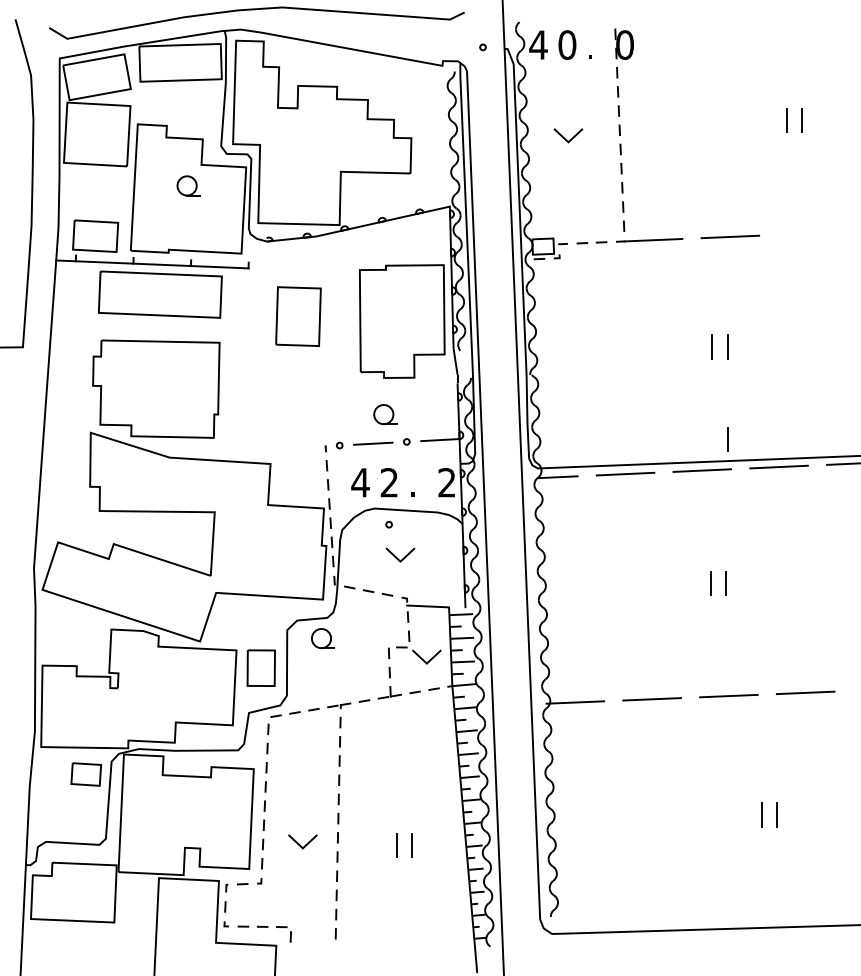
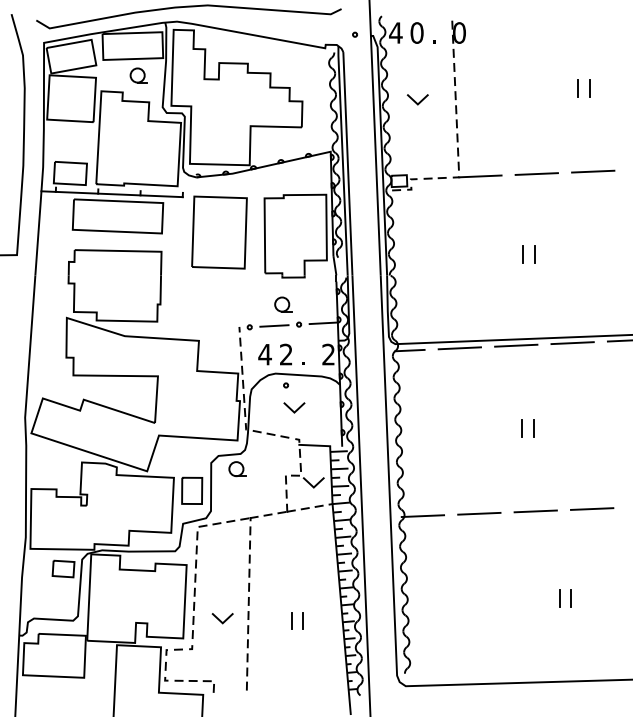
part: (188, 185) -> (138, 75), moved
line: (807, 233) -> (593, 171), added
part: (298, 316) -> (219, 232), size x1.67
line: (727, 439) -> (534, 322), removed

